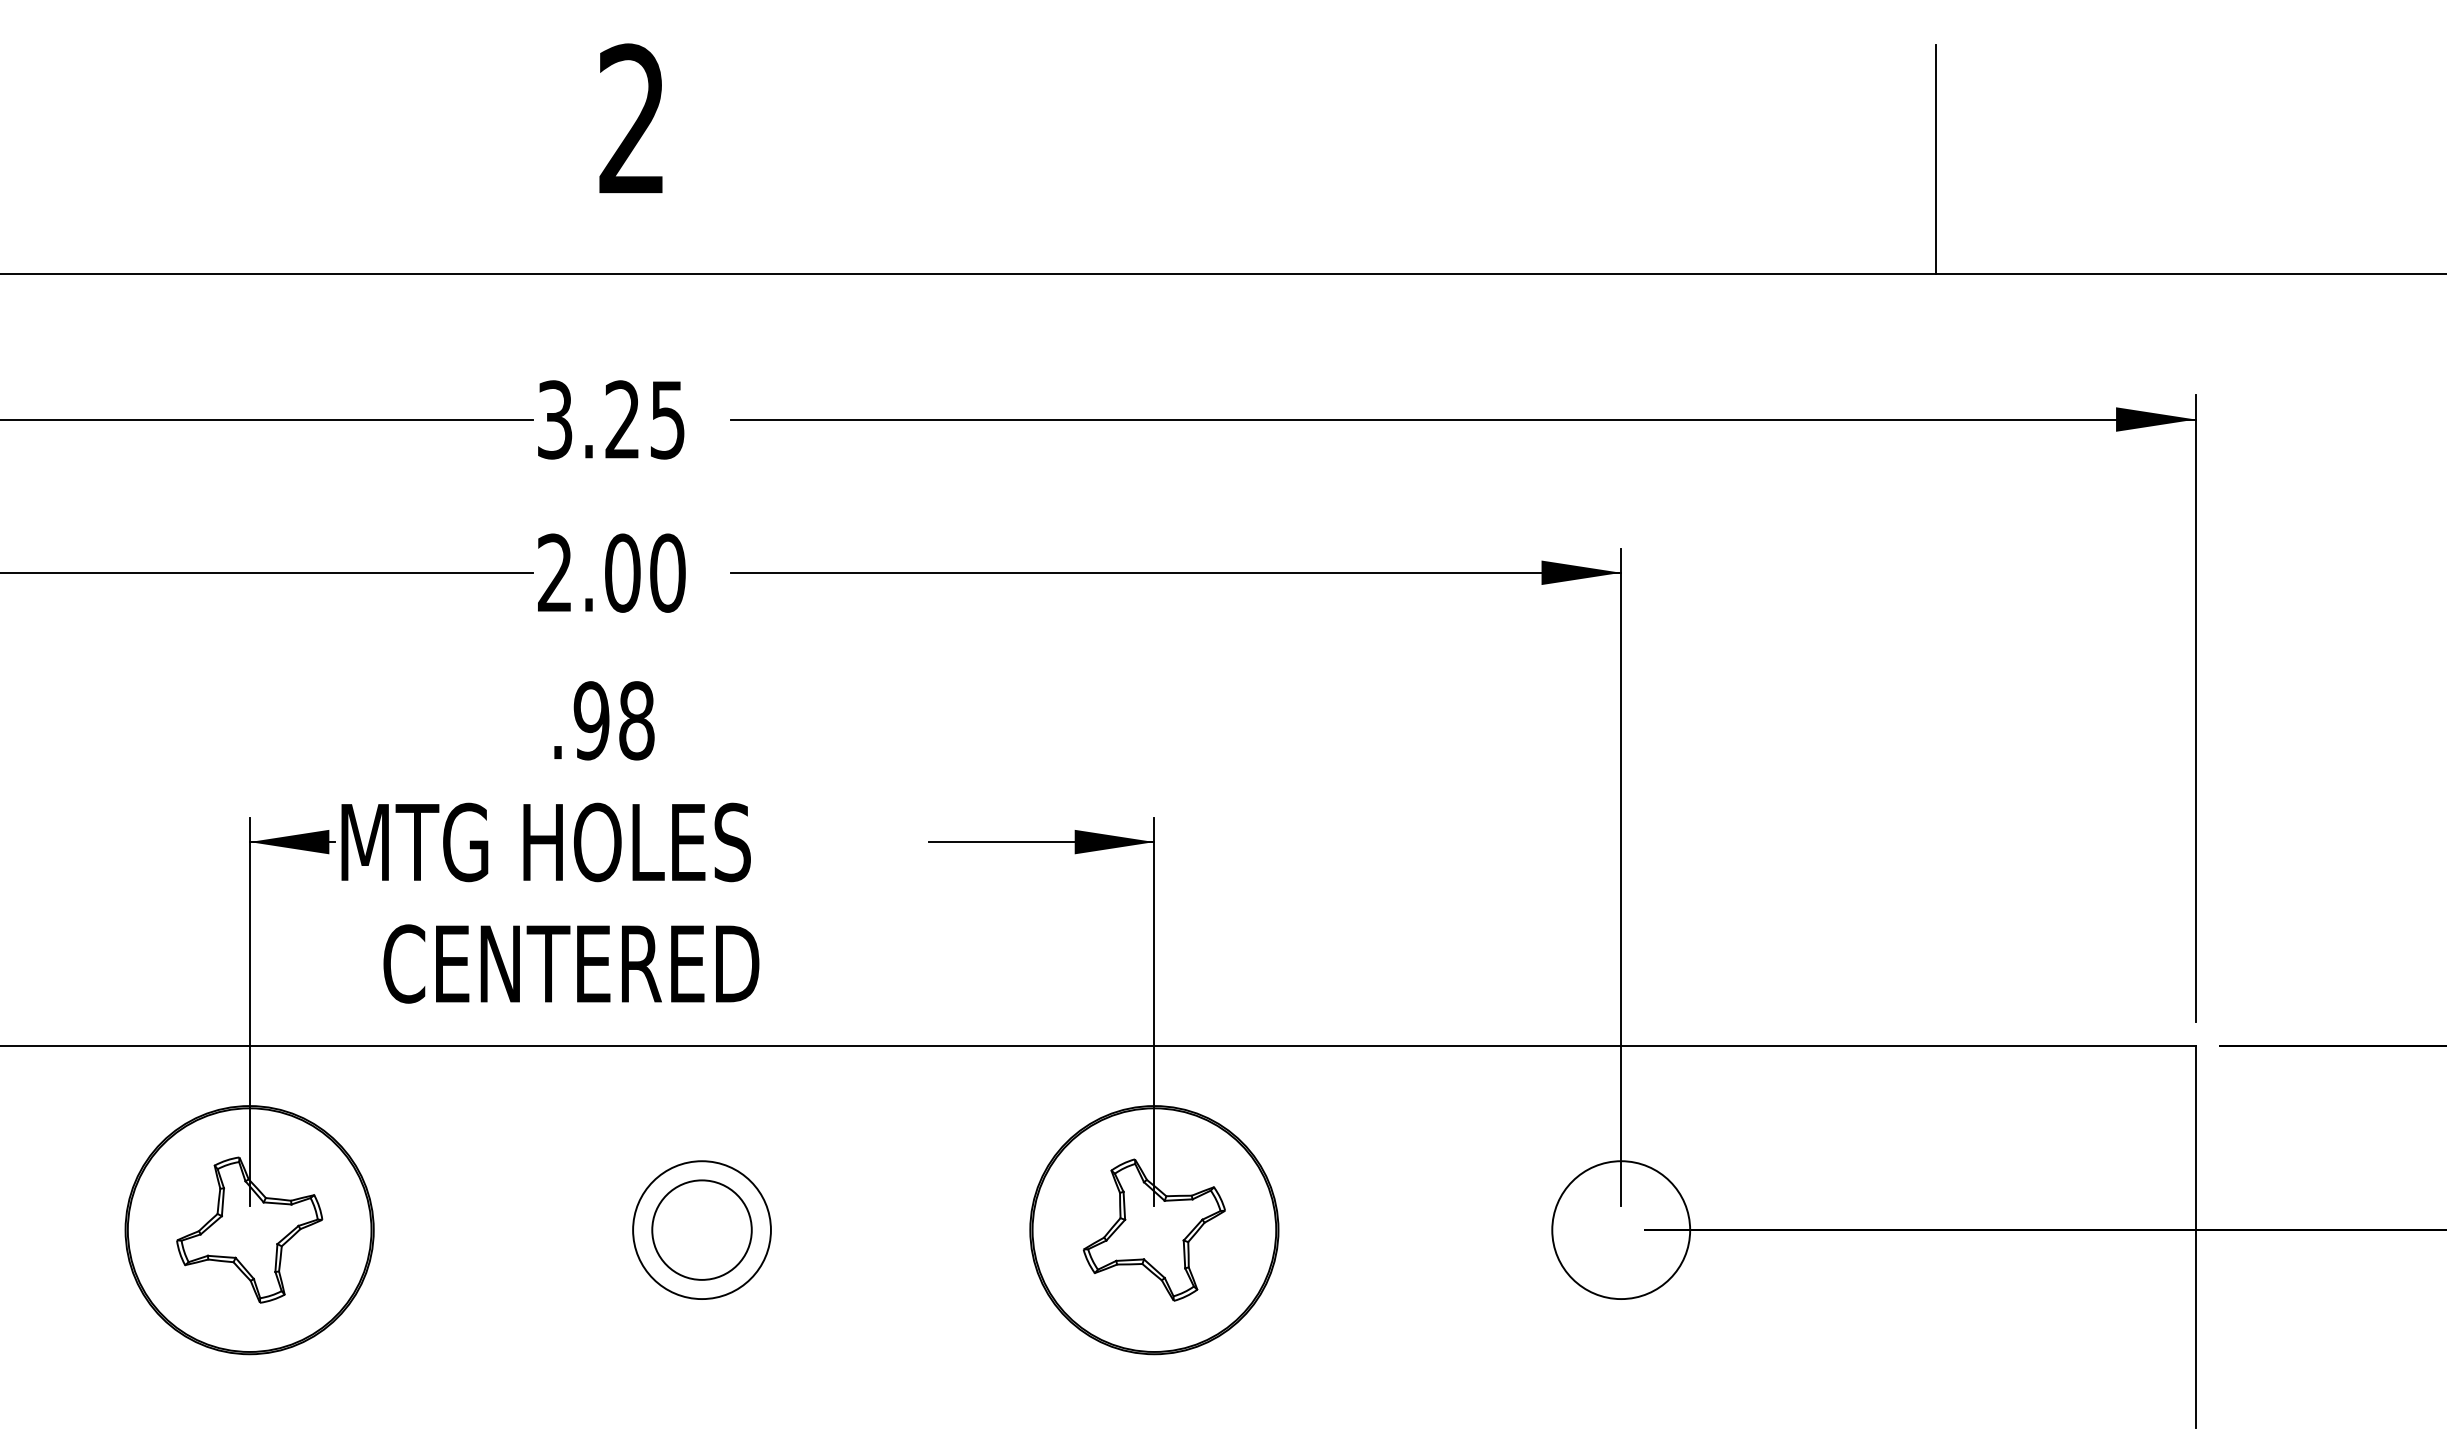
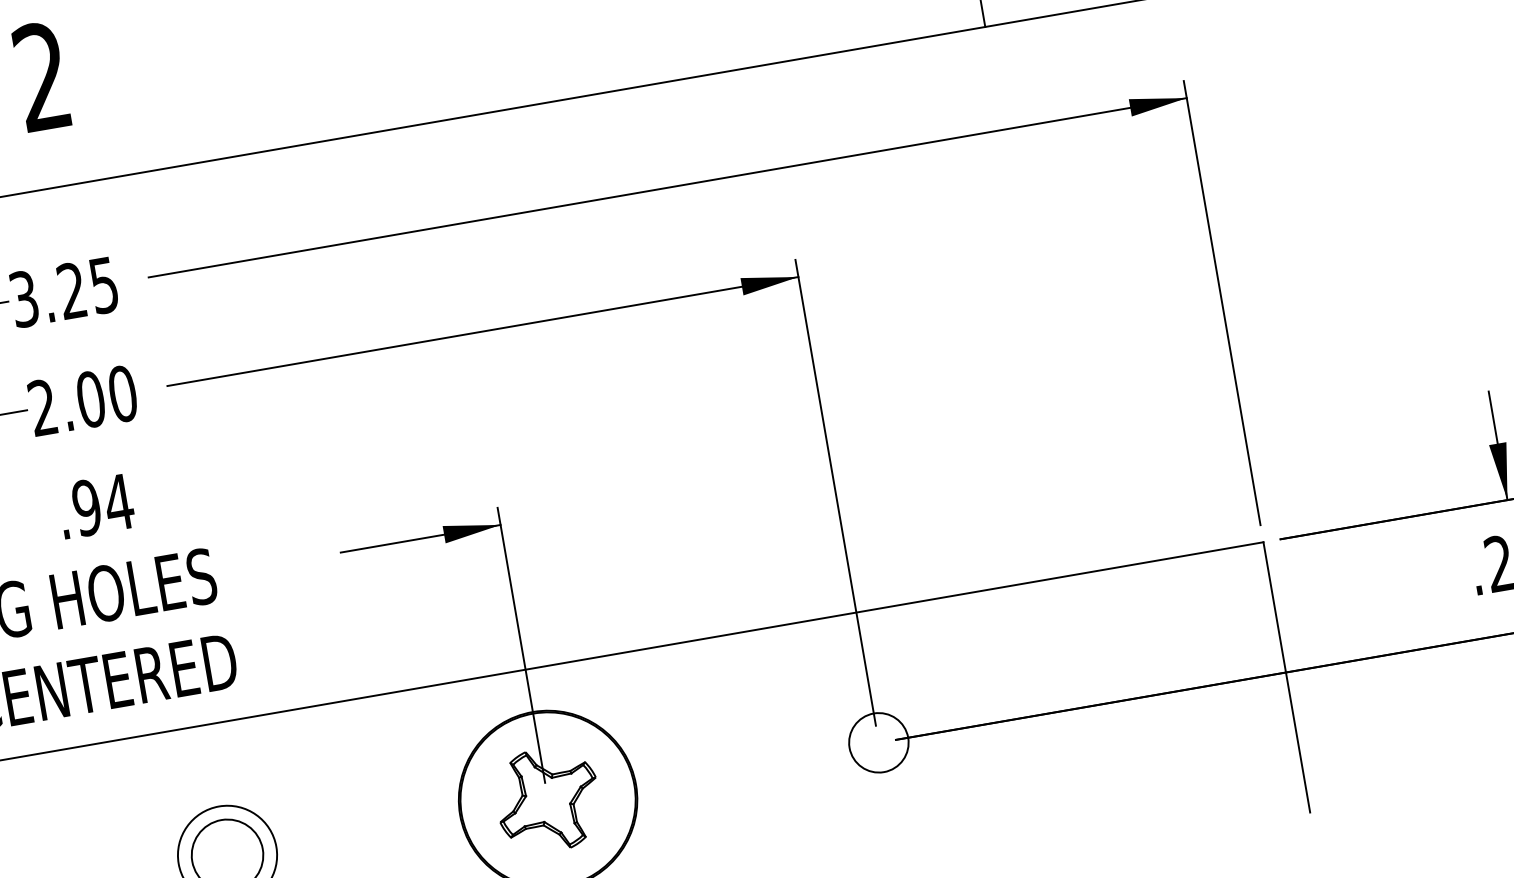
text: (636, 720) -> (118, 502), .98 -> .94
circle: (1621, 1230) -> (879, 743), size x0.6

